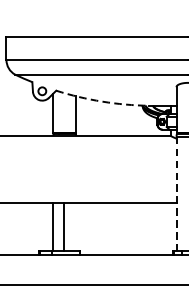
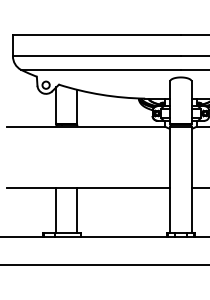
arc: (102, 101) -> (101, 94), dashed -> solid
line: (176, 194) -> (170, 180), dashed -> solid
line: (64, 226) -> (77, 210), moved

